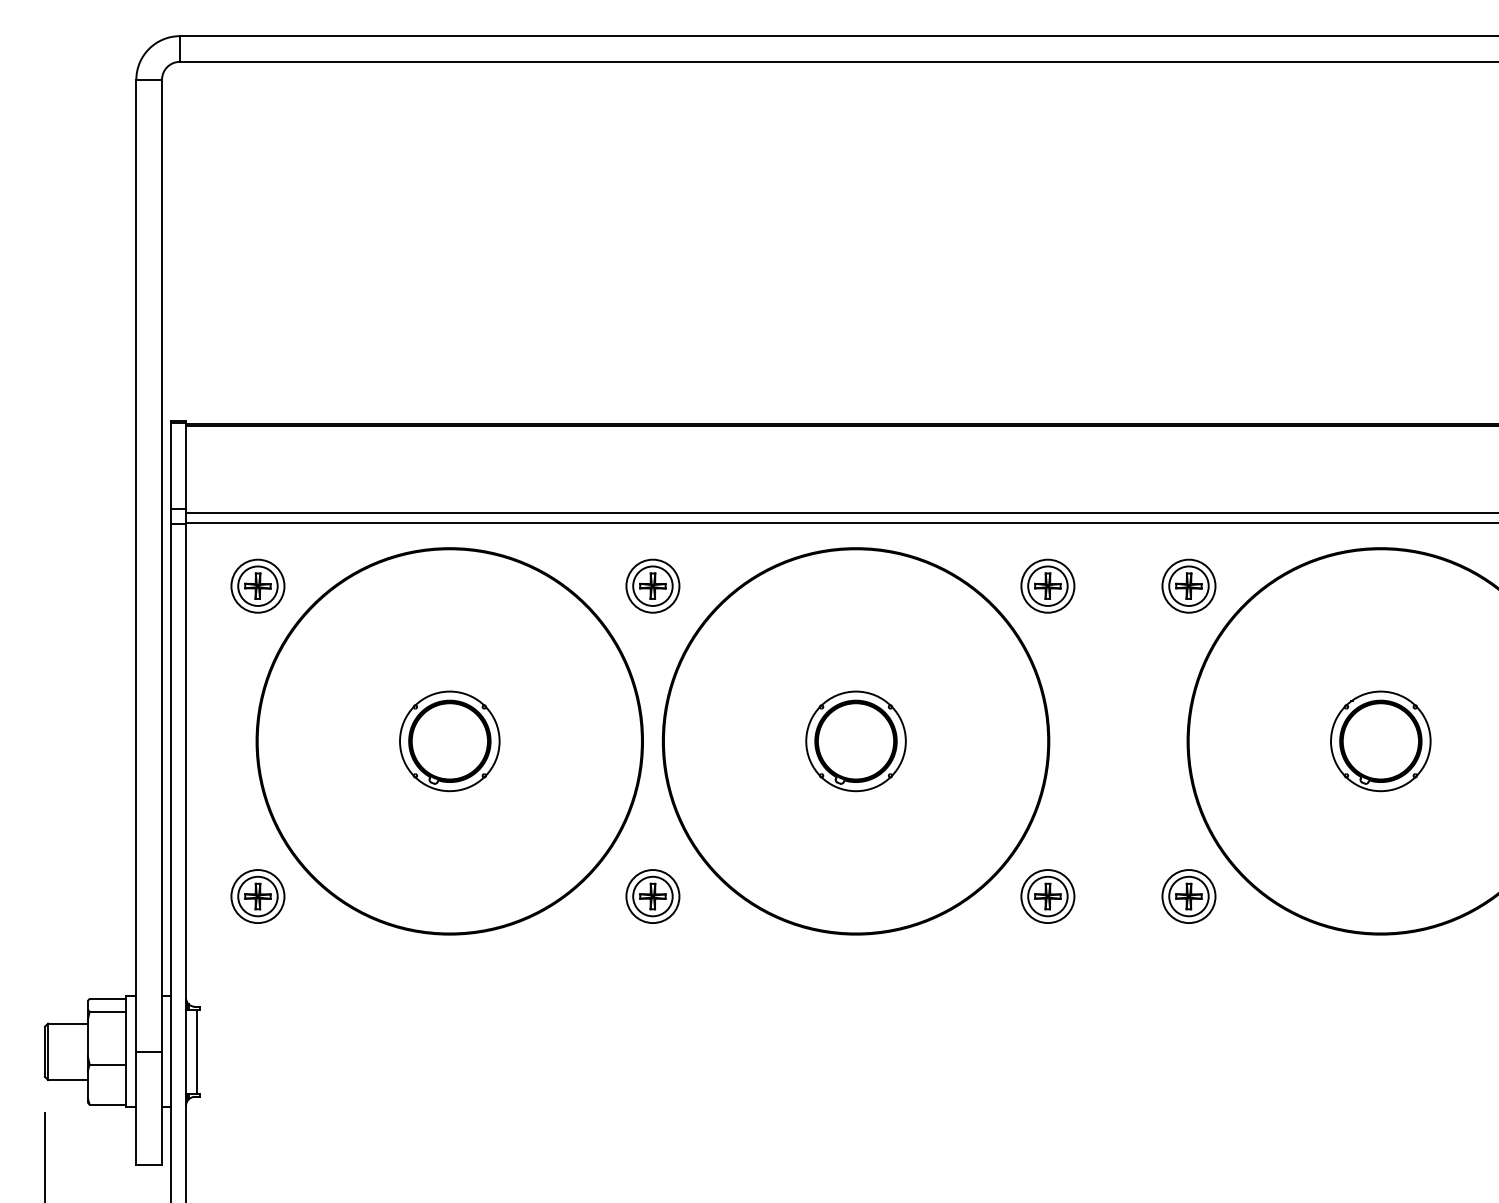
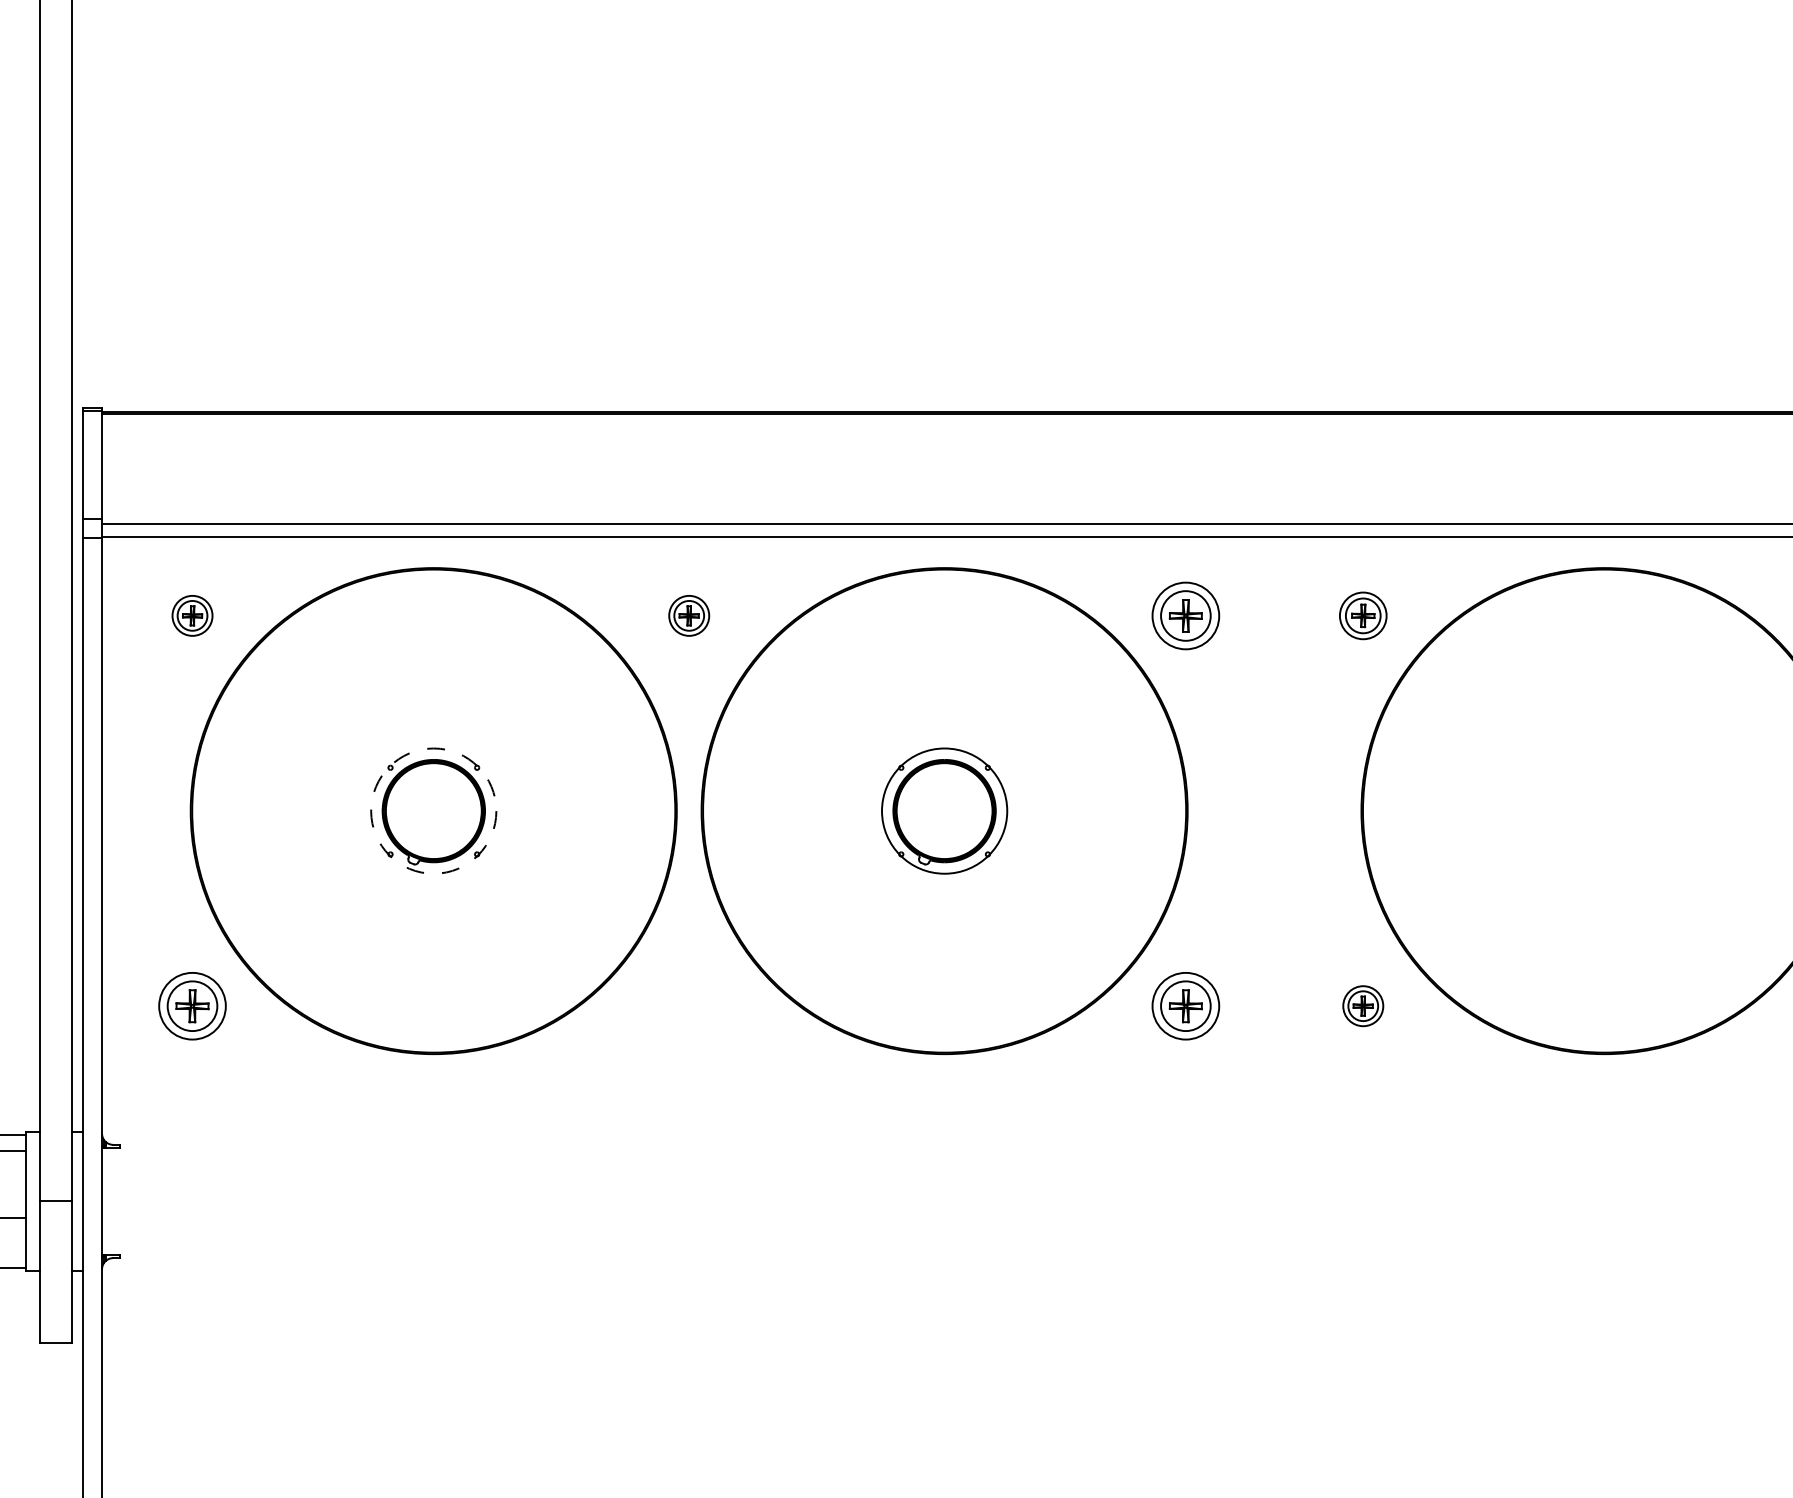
part: (257, 585) -> (191, 615), size x0.6
part: (652, 585) -> (688, 615), size x0.6
part: (1188, 585) -> (1362, 615), size x0.7
circle: (449, 741) -> (433, 811), solid -> dashed
part: (1380, 741) -> (1604, 811), removed
part: (652, 896) -> (688, 1006), removed
part: (1188, 896) -> (1362, 1006), size x0.6
line: (197, 1051) -> (116, 1201), removed

